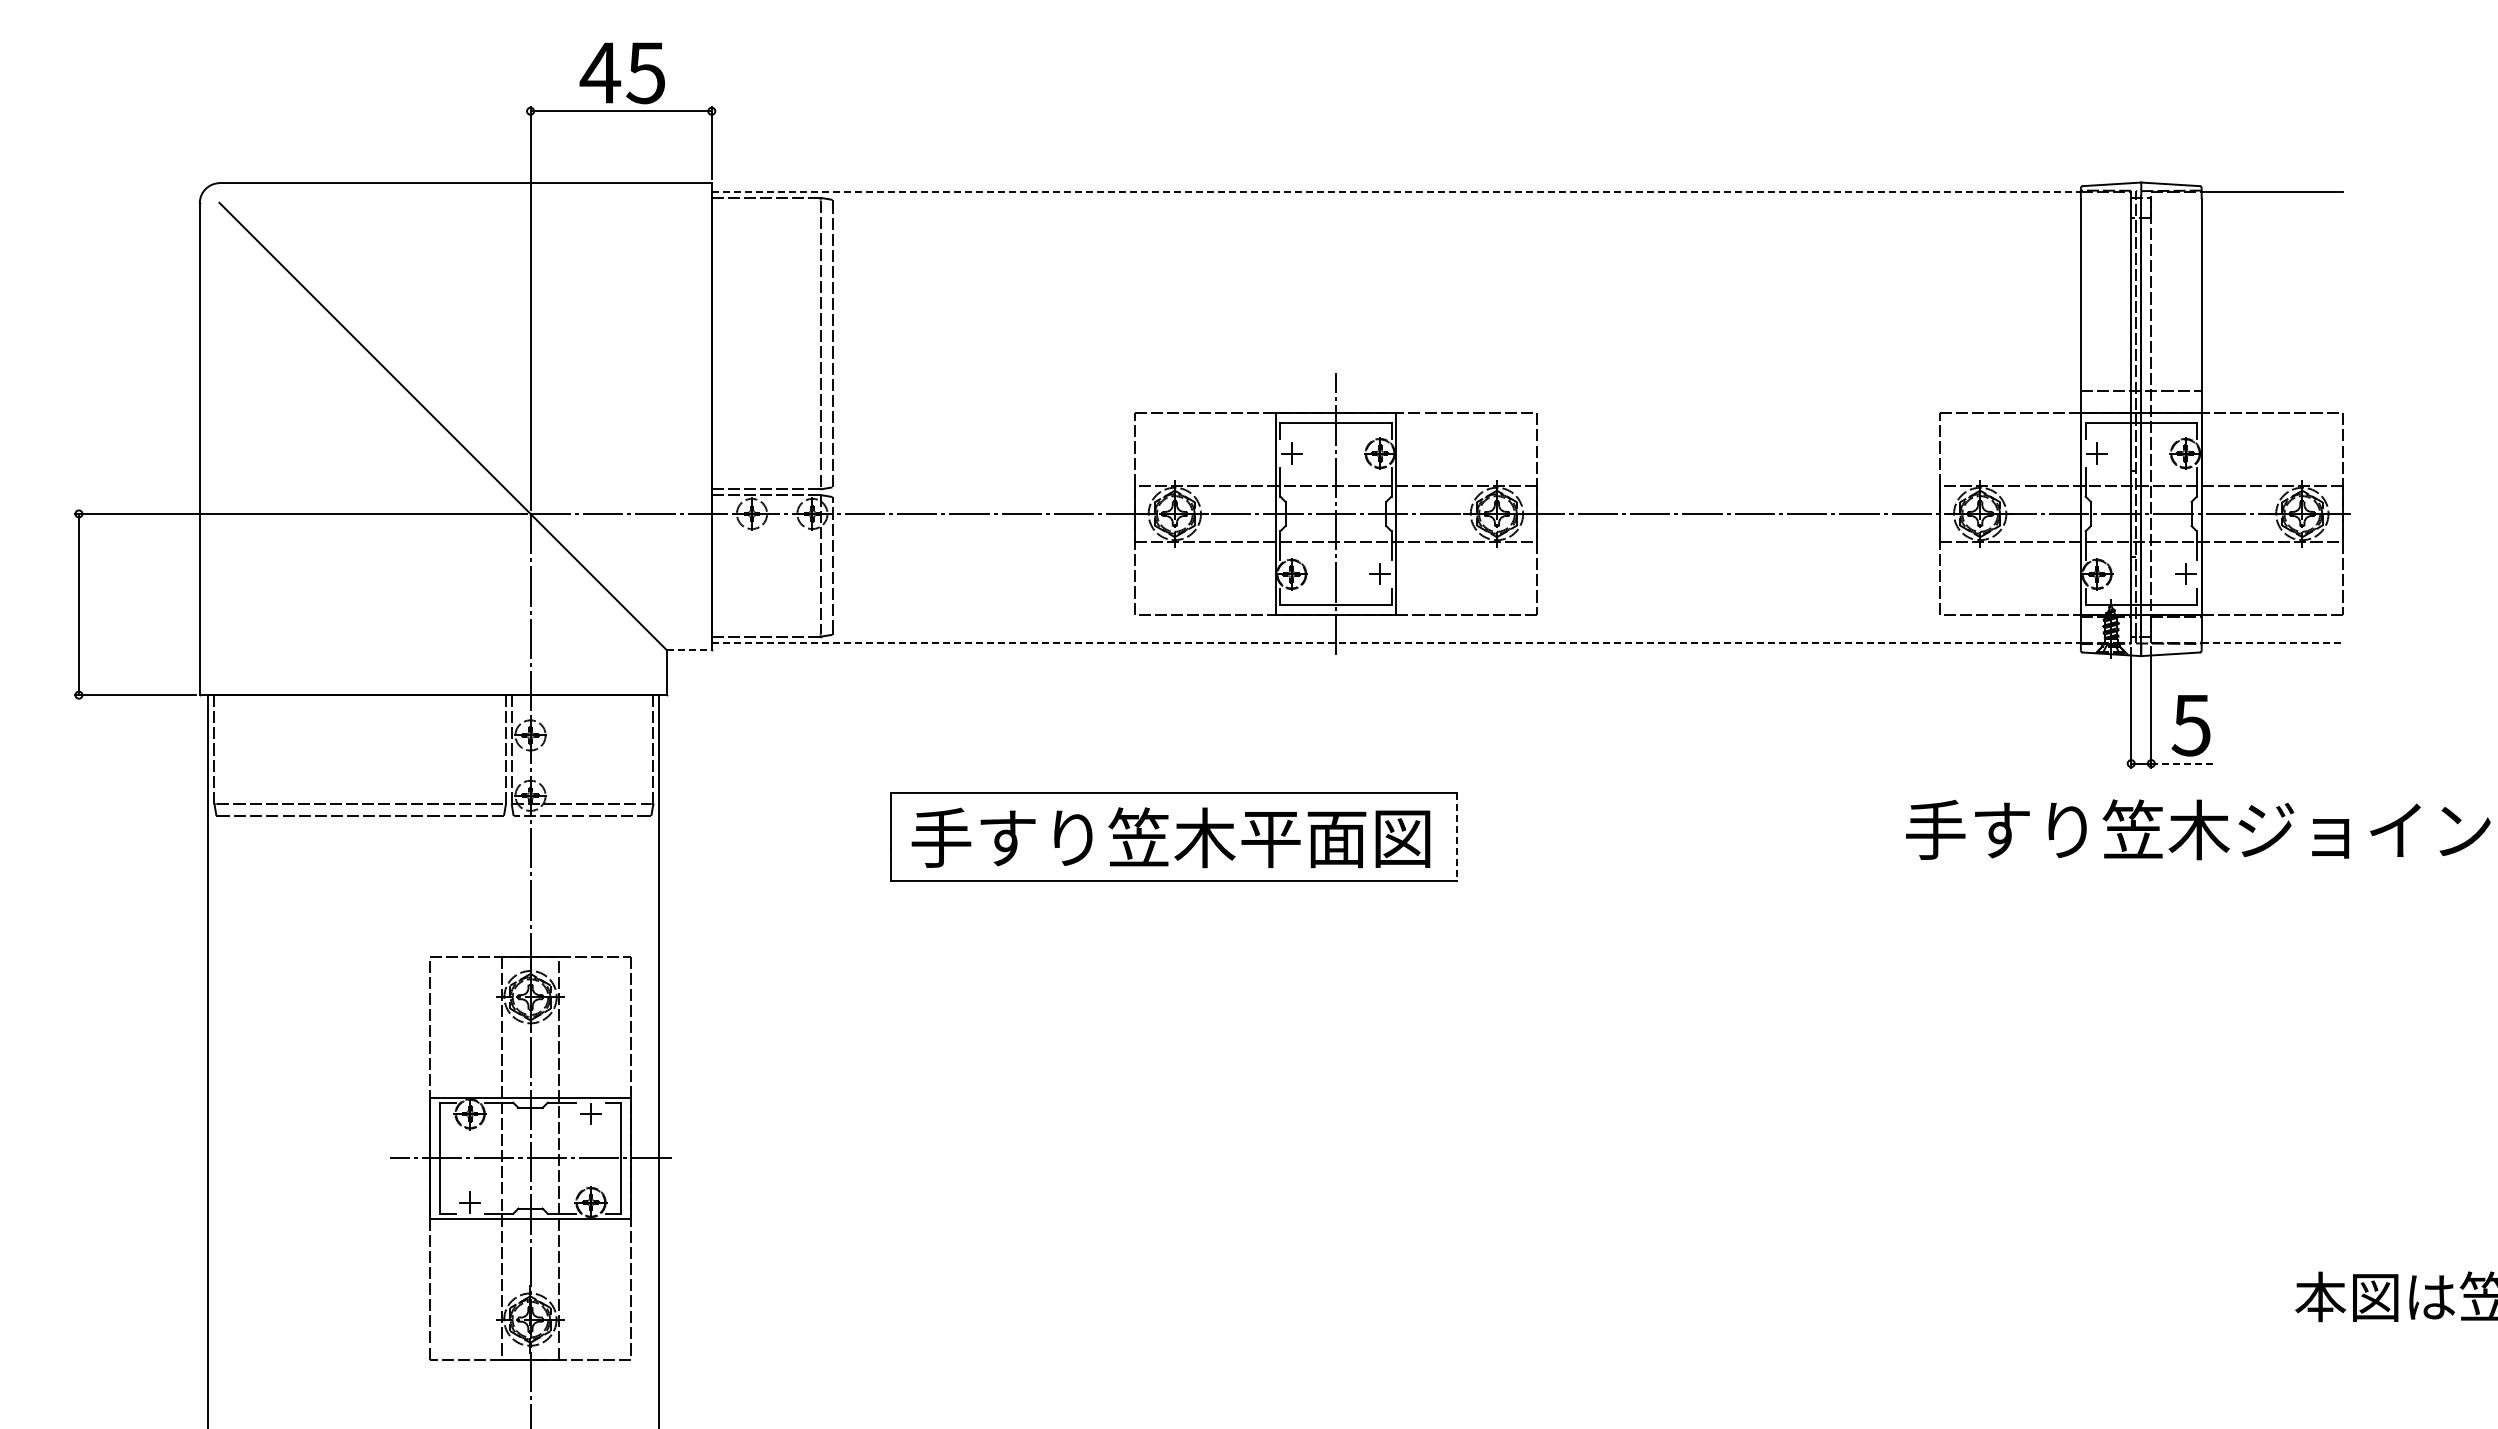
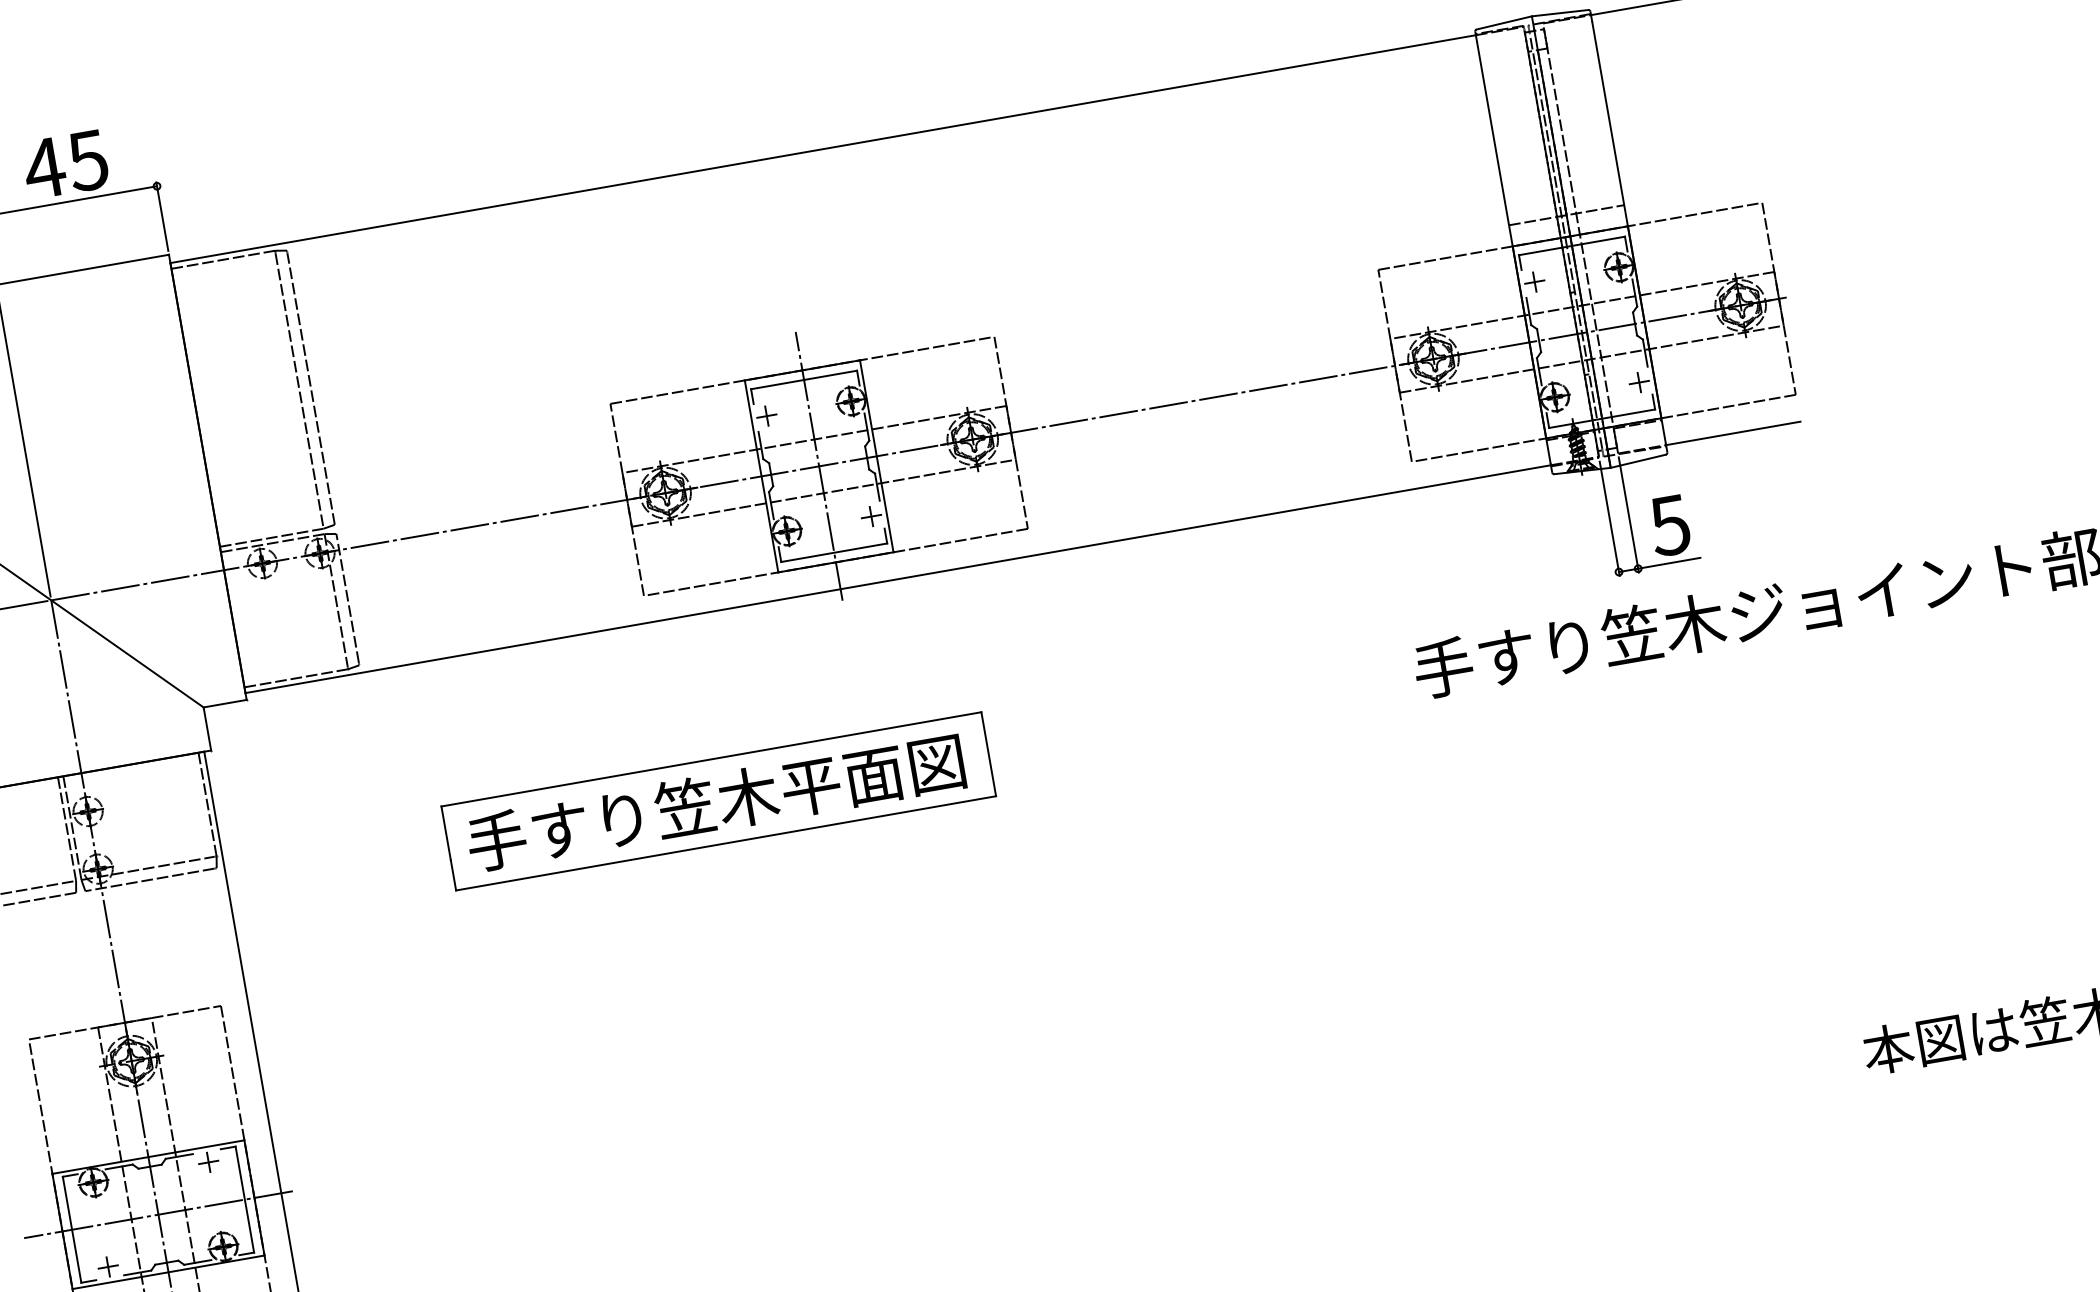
line: (1396, 191) -> (823, 148), dashed -> solid
line: (1396, 642) -> (898, 578), dashed -> solid
line: (2272, 642) -> (1733, 433), dashed -> solid
line: (689, 649) -> (225, 703), dashed -> solid
line: (2183, 763) -> (1668, 563), dashed -> solid
line: (1457, 837) -> (988, 754), dashed -> solid

